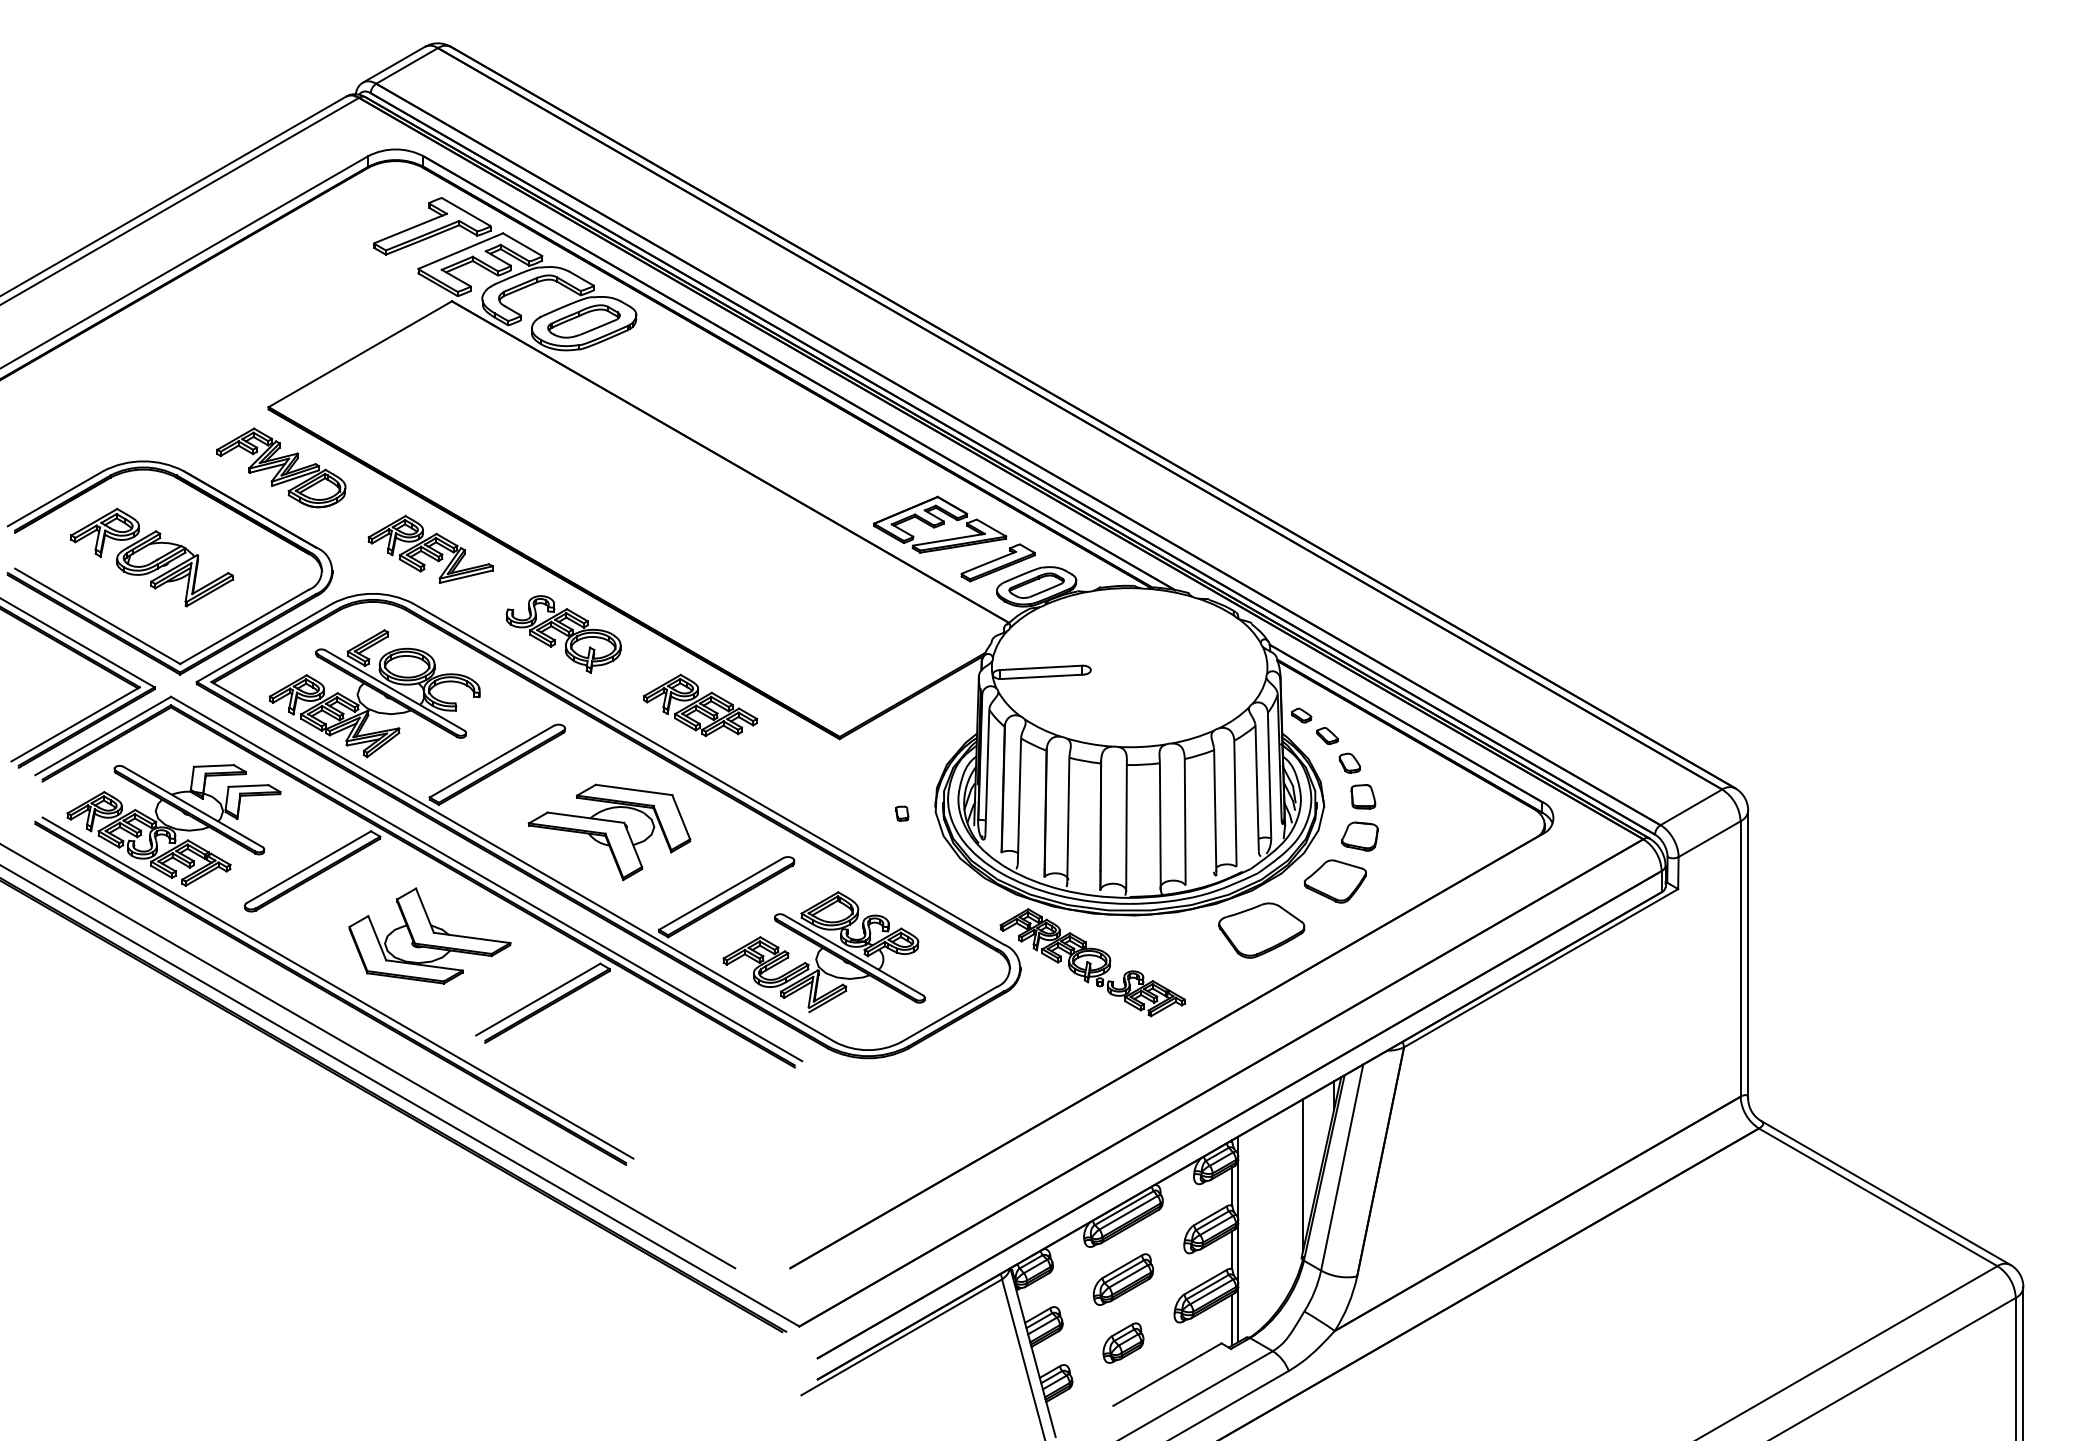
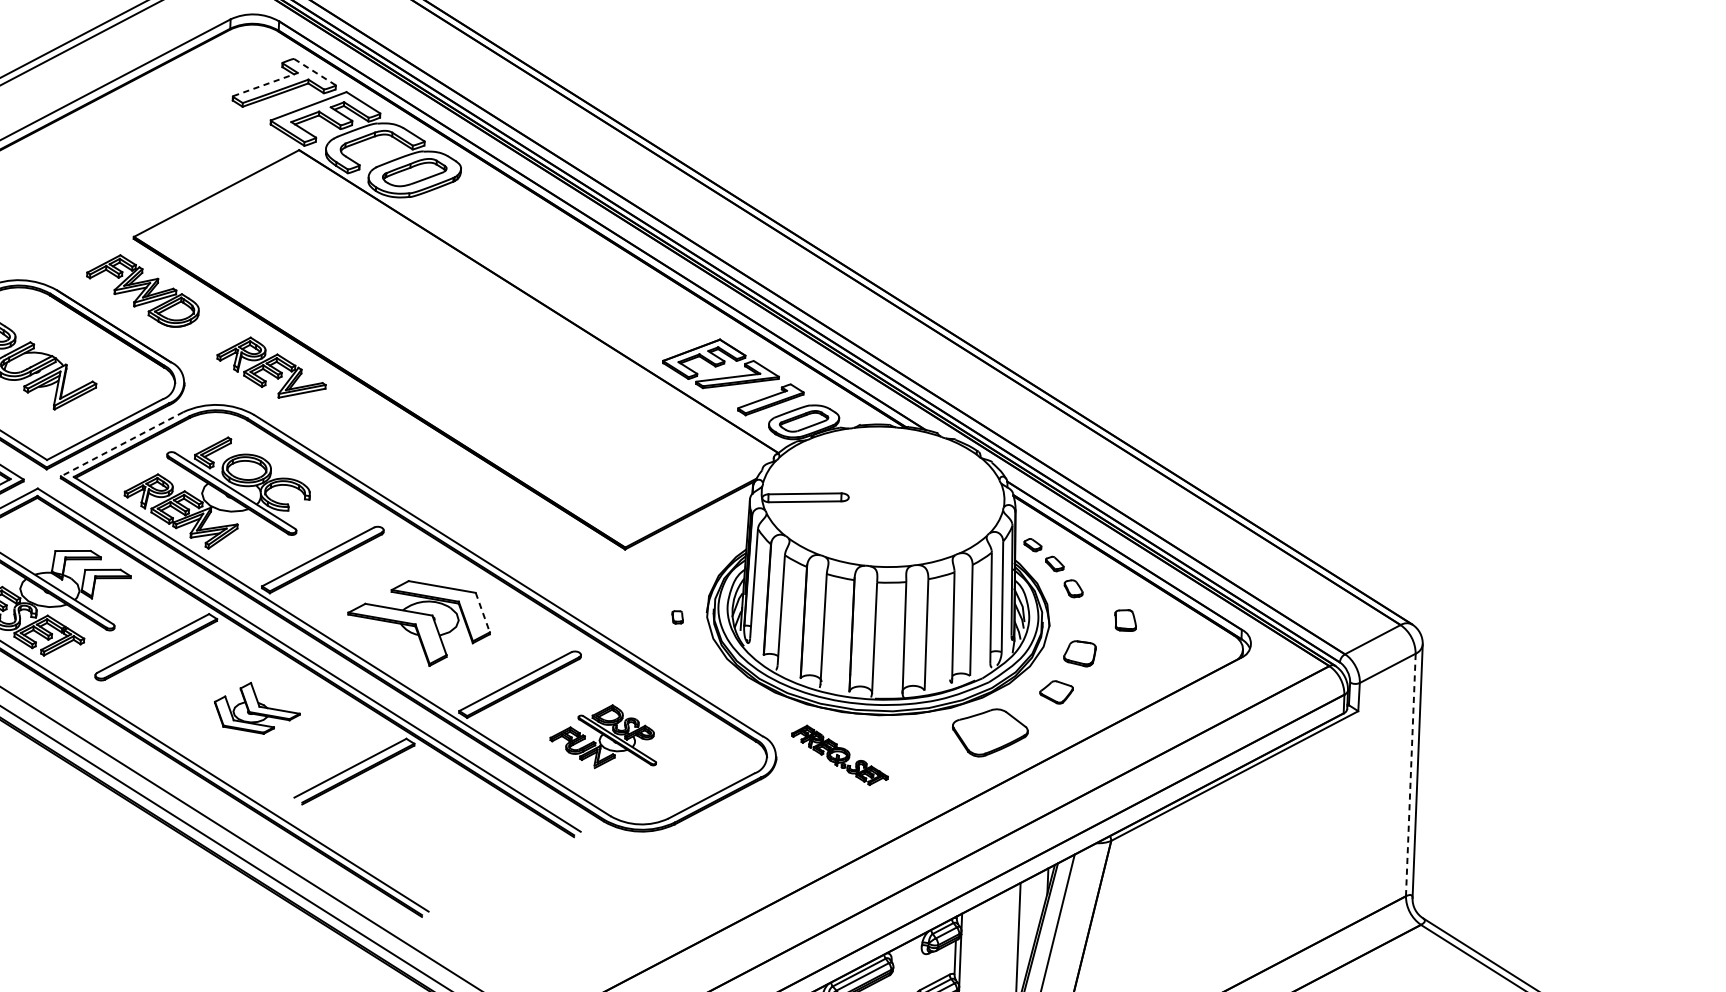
line: (466, 212) -> (315, 72), solid -> dashed
line: (410, 228) -> (265, 84), solid -> dashed
part: (563, 634) -> (385, 447), removed
line: (264, 643) -> (121, 444), solid -> dashed
part: (700, 705) -> (503, 514), removed
part: (1363, 796) -> (1125, 620), moved
line: (681, 817) -> (483, 612), solid -> dashed
part: (1334, 881) -> (1055, 692), size x0.6
part: (429, 935) -> (256, 707), size x0.6
part: (823, 952) -> (603, 736), size x0.6
line: (1740, 959) -> (1410, 775), solid -> dashed
part: (1092, 962) -> (839, 755), size x0.6

